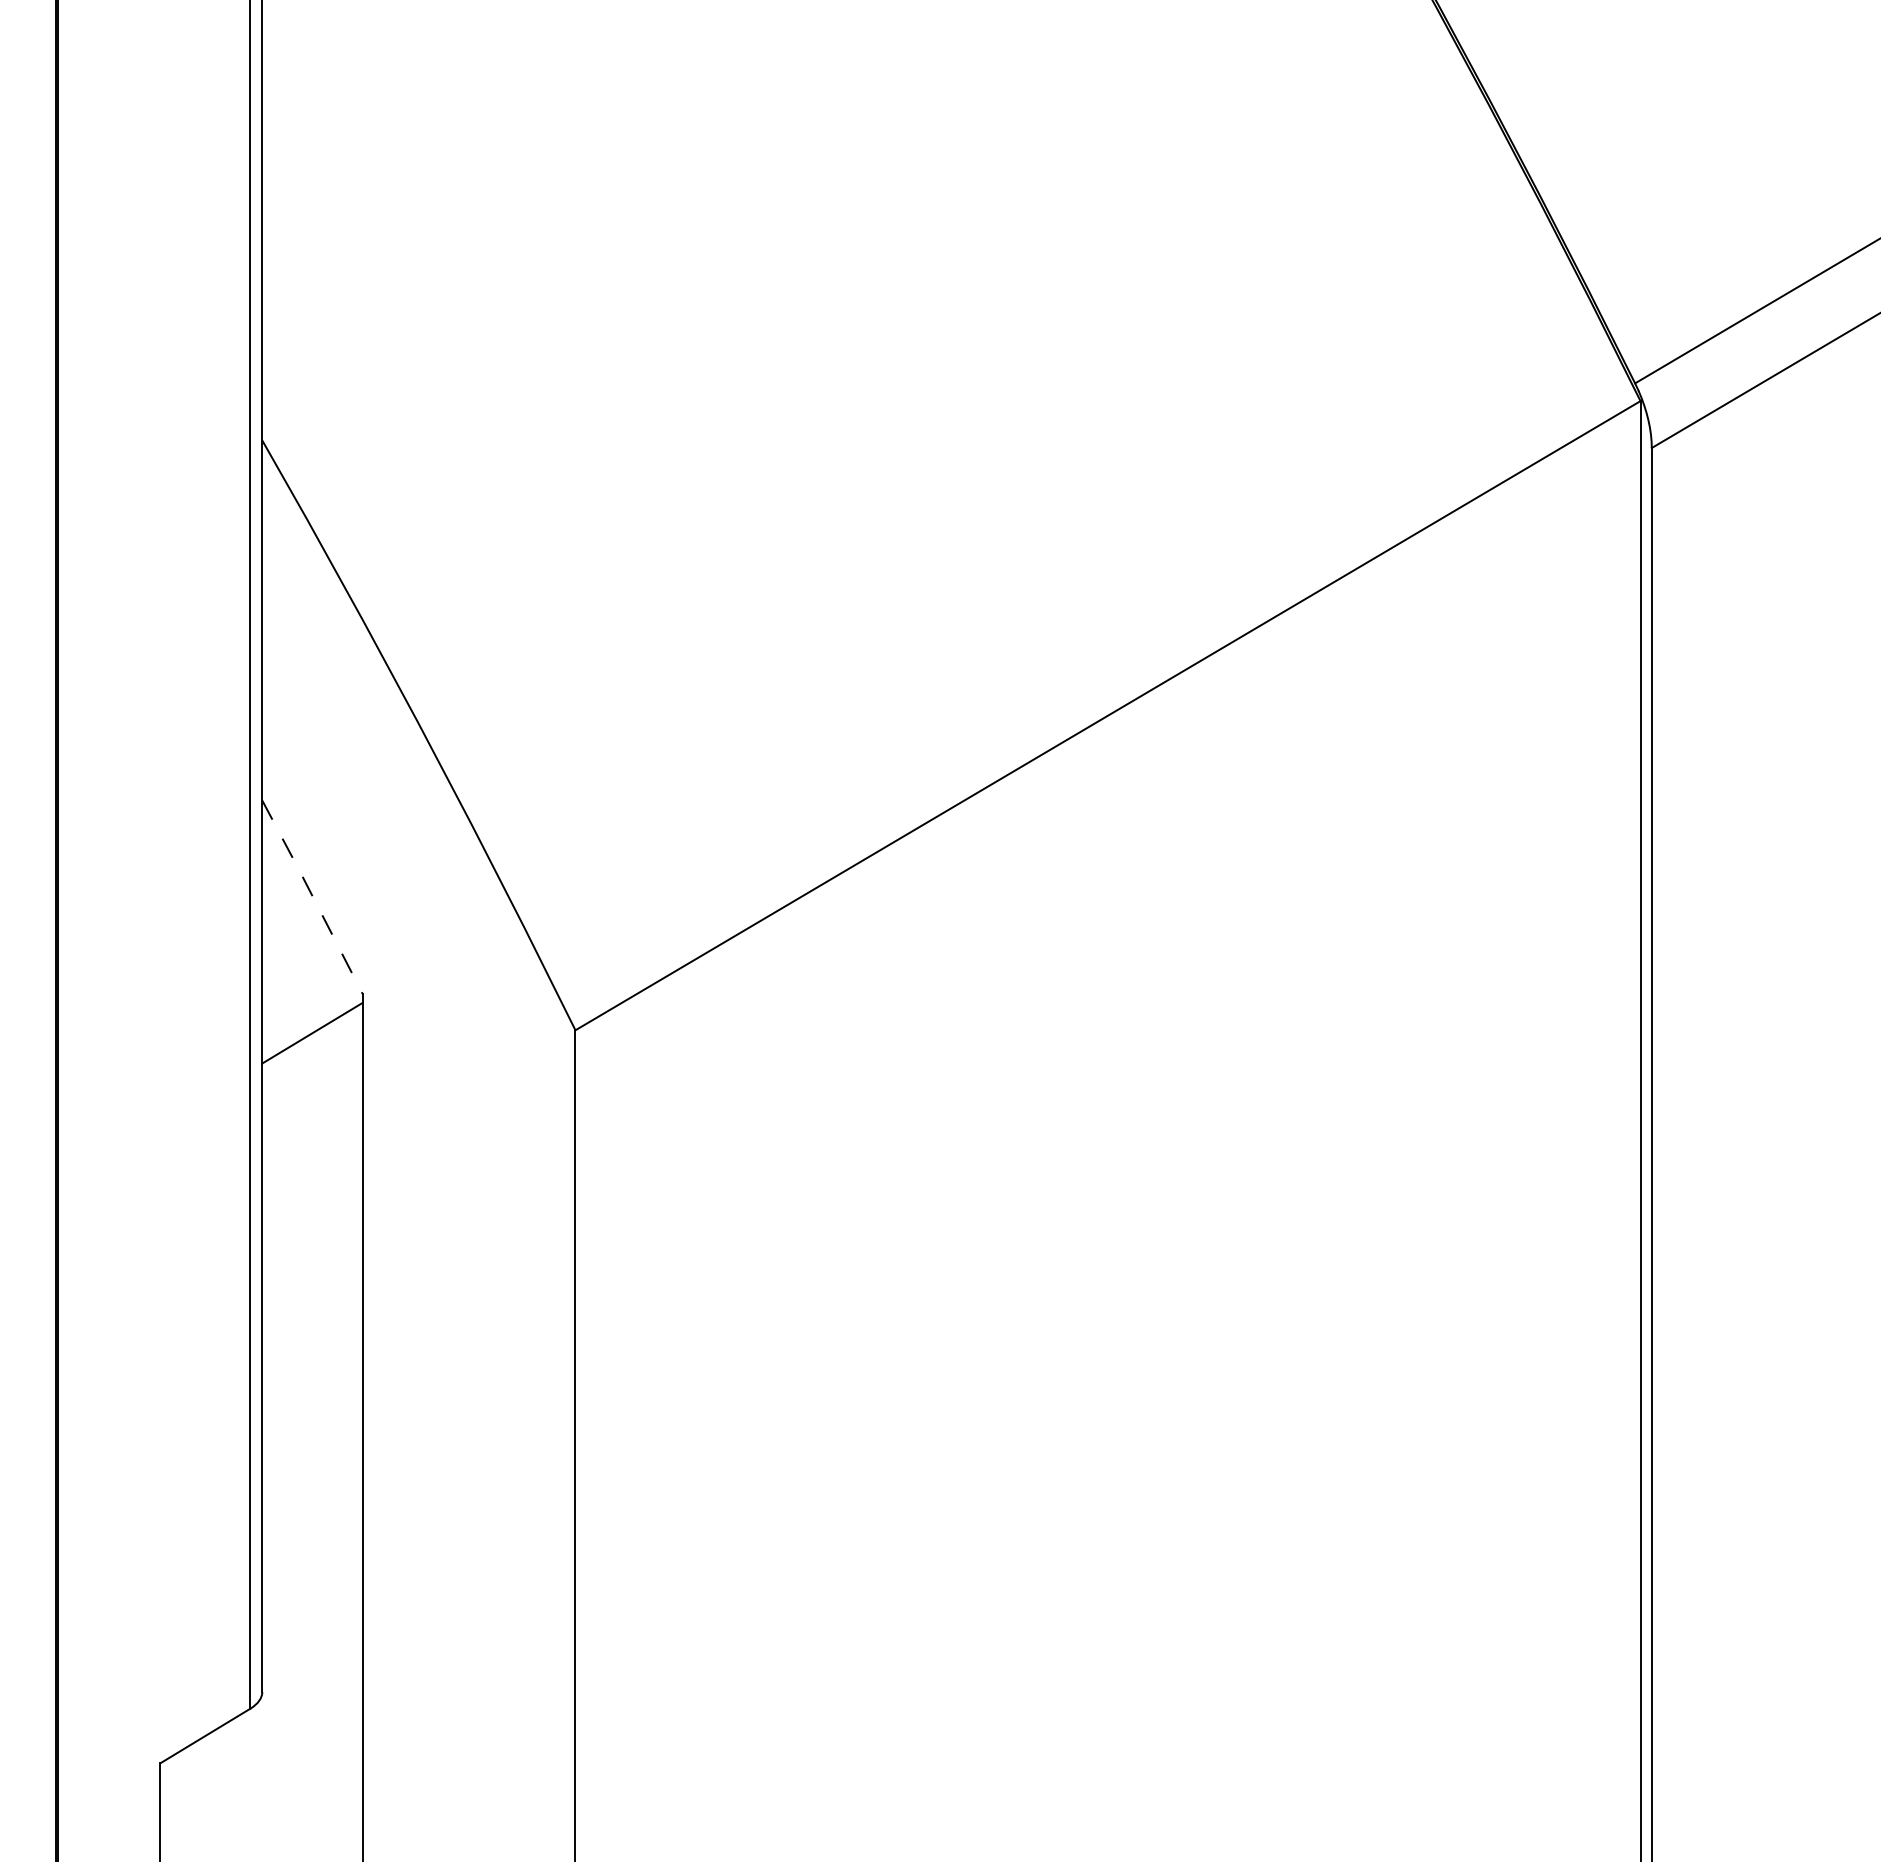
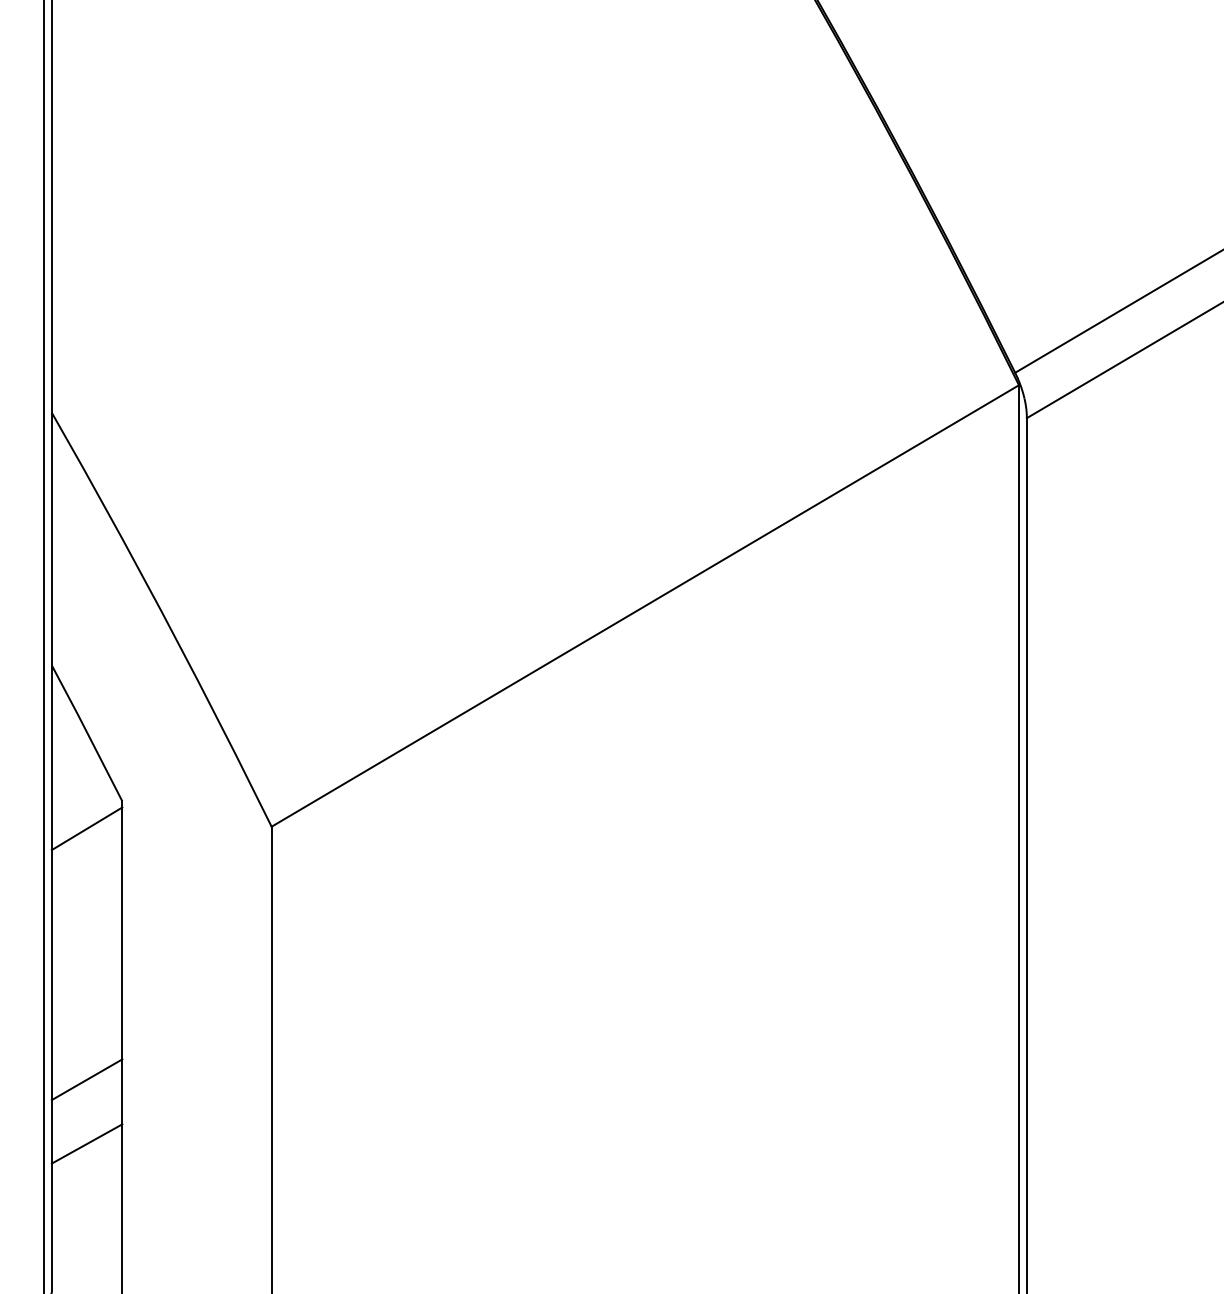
line: (312, 896) -> (87, 732), dashed -> solid
line: (312, 1390) -> (87, 1079), added
line: (312, 1482) -> (87, 1144), added

